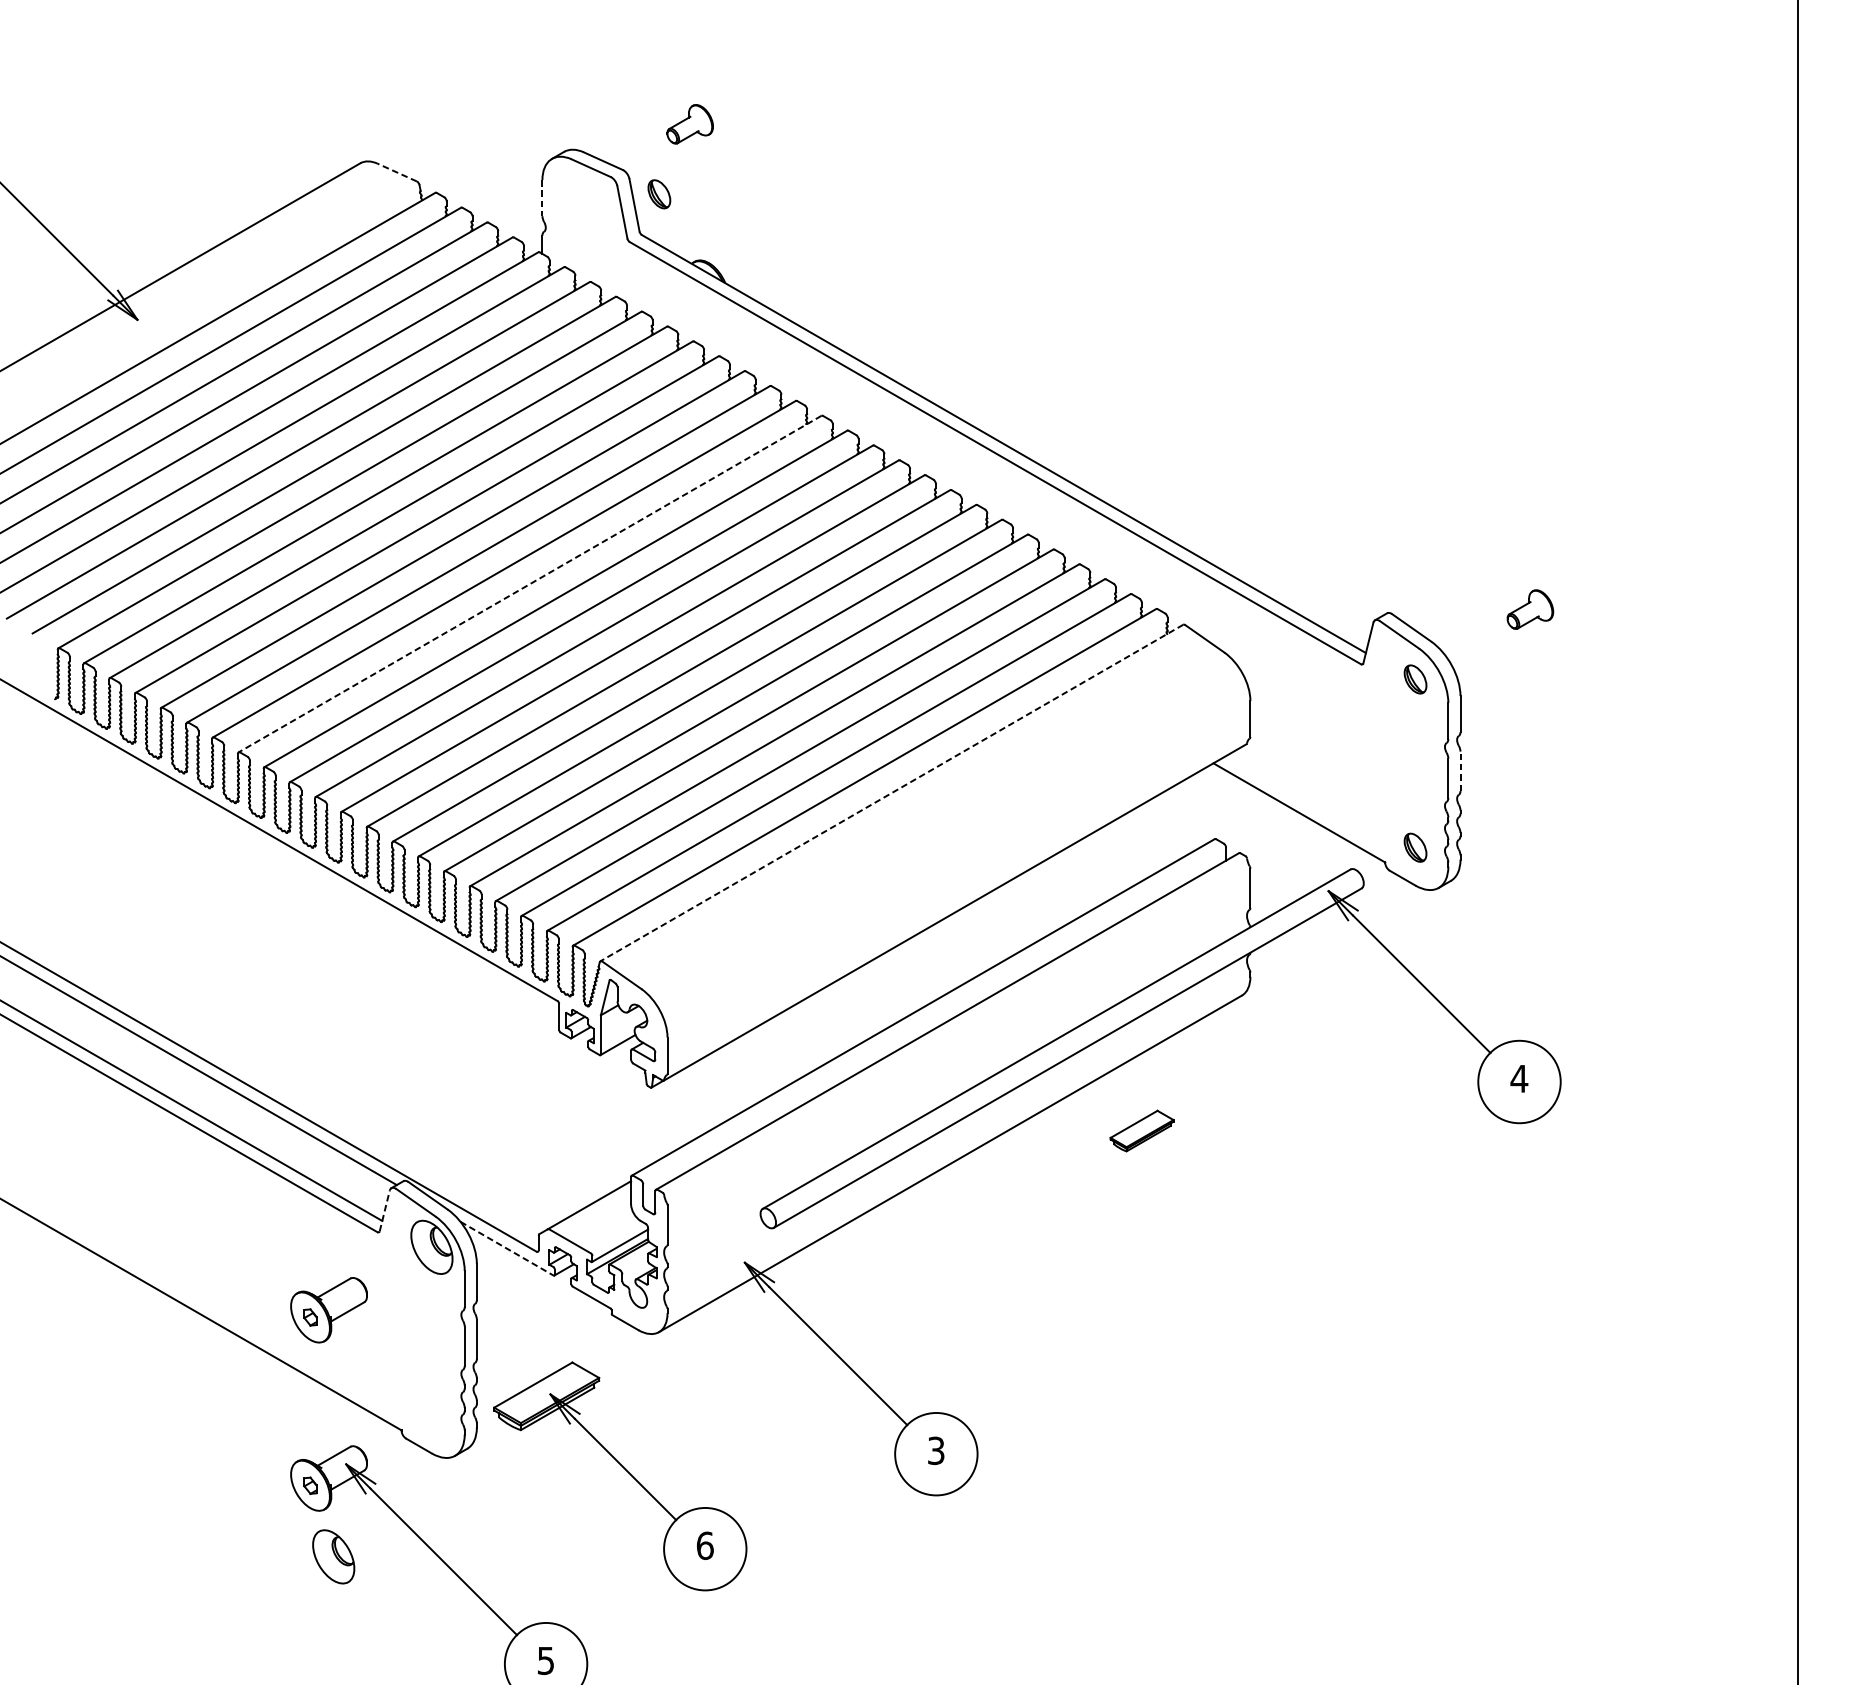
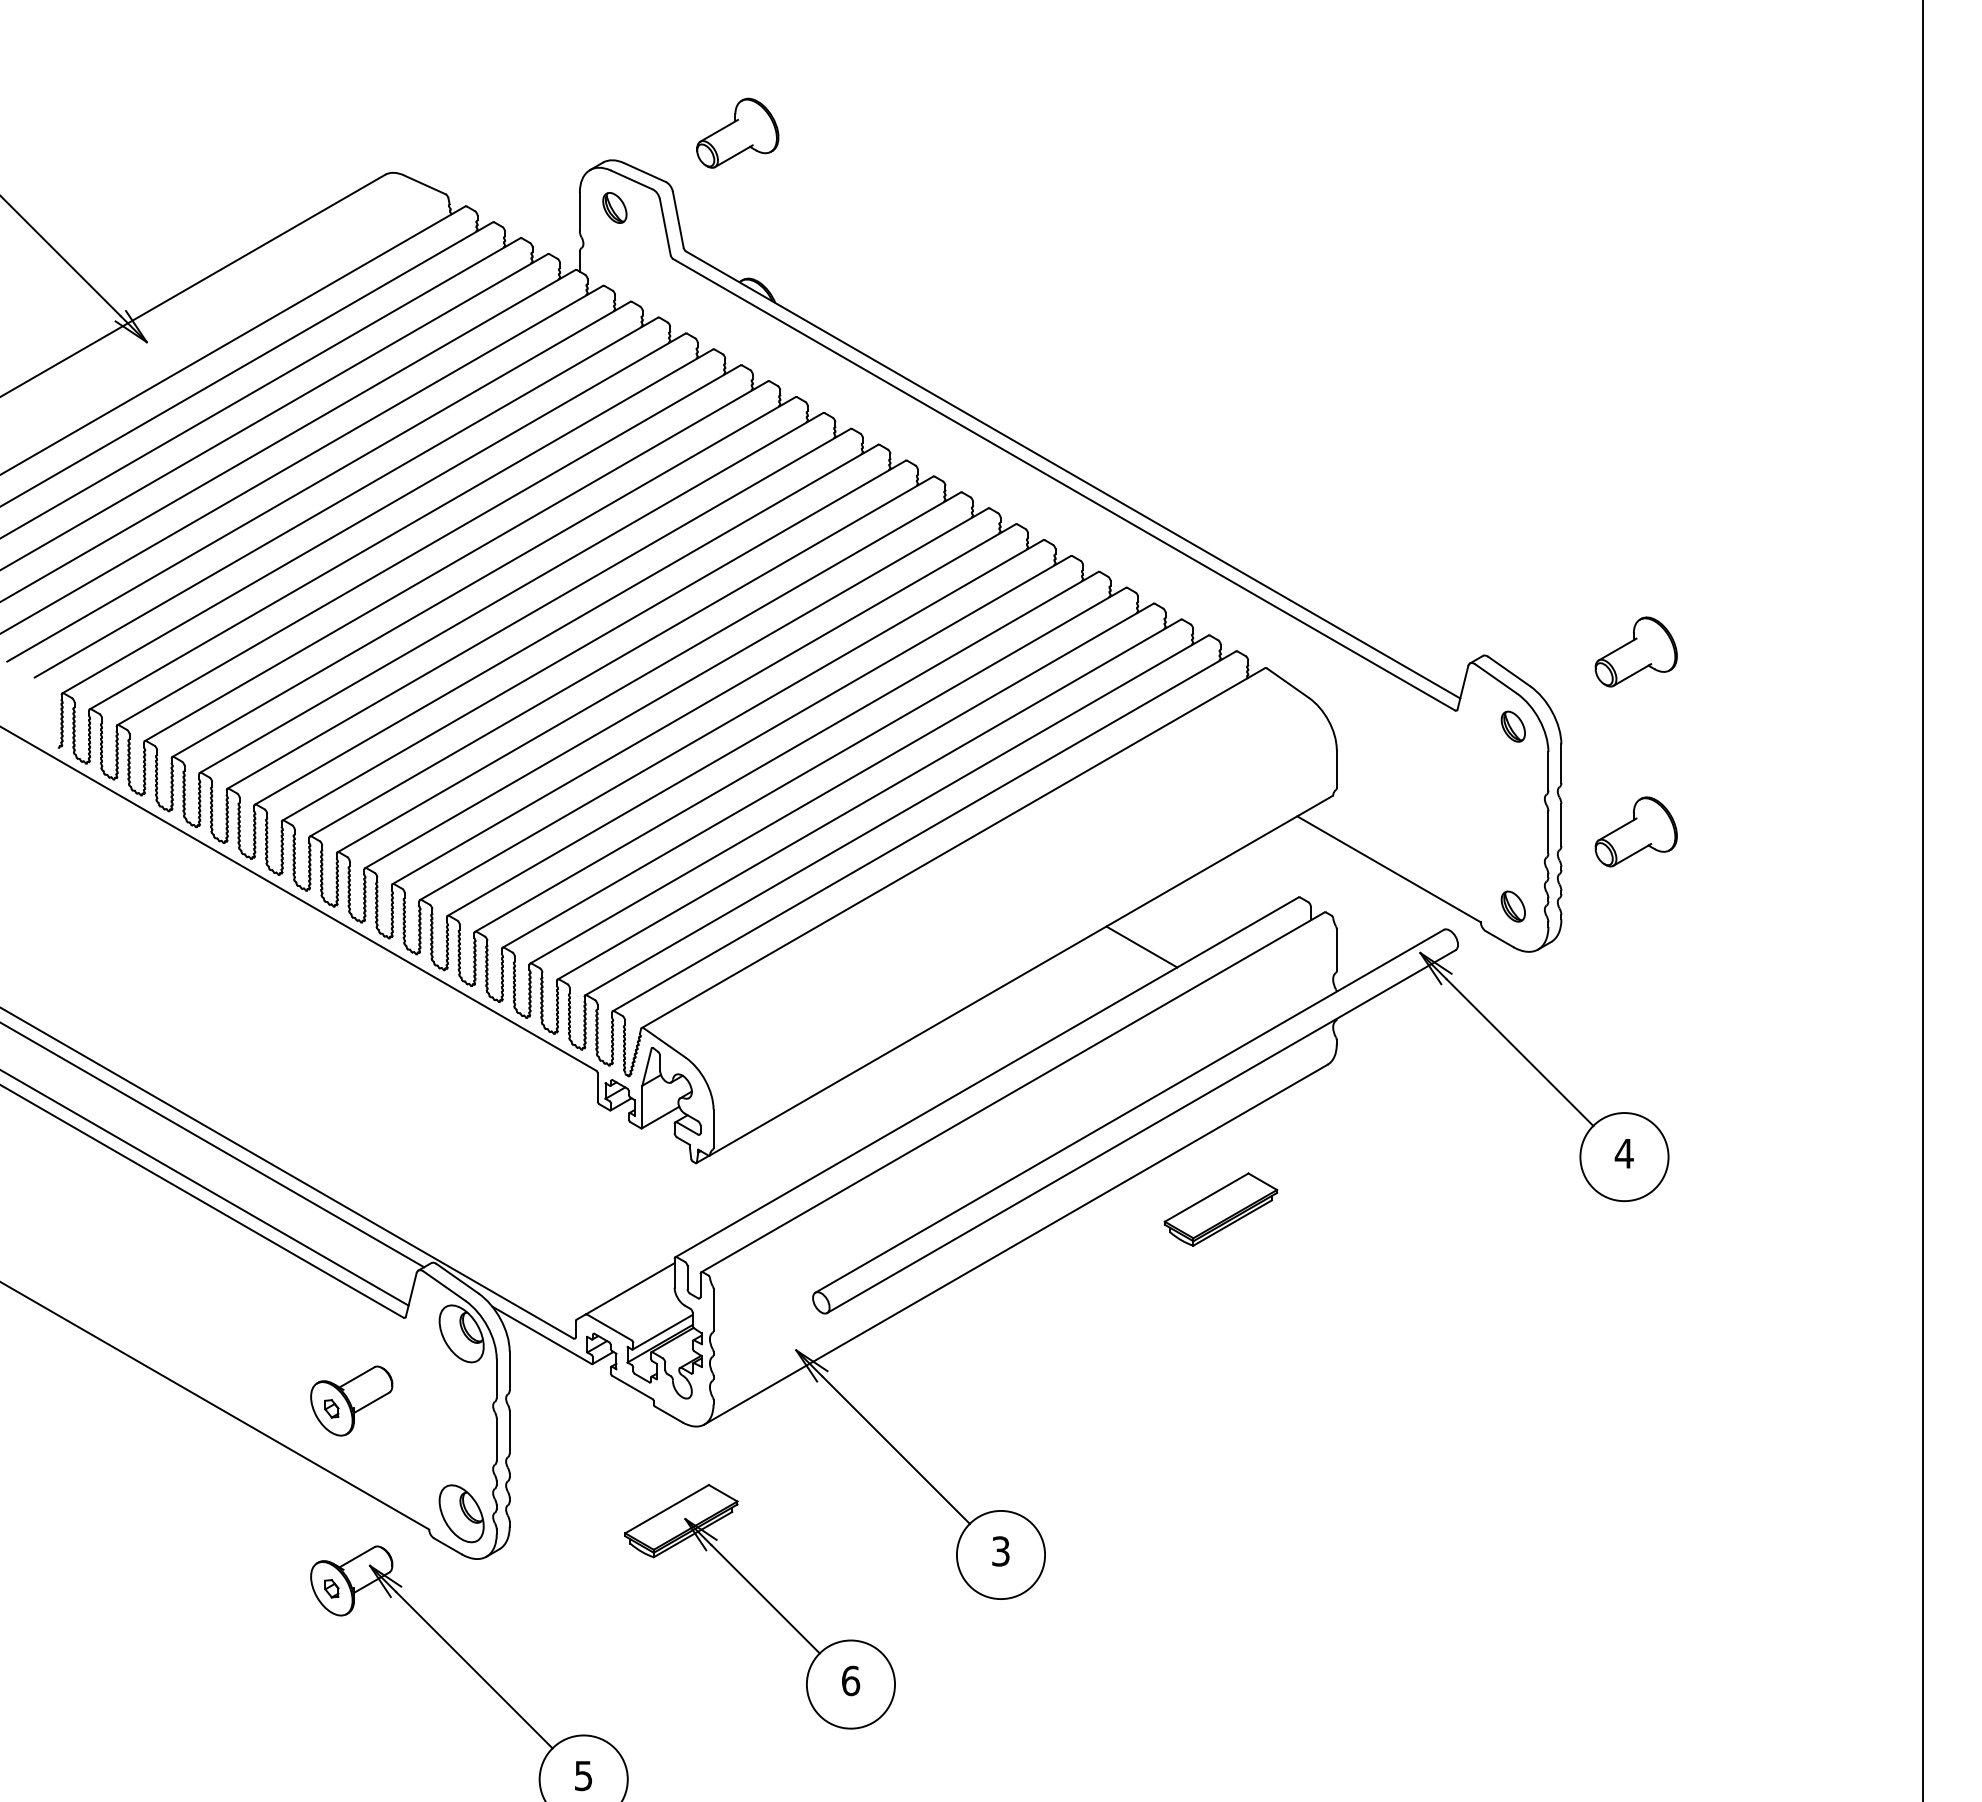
part: (689, 123) -> (737, 132), size x1.67
line: (397, 172) -> (424, 184), dashed -> solid
part: (659, 193) -> (614, 207), moved
line: (542, 198) -> (579, 212), dashed -> solid
line: (529, 583) -> (566, 624), dashed -> solid
part: (1529, 609) -> (1635, 651), size x1.67
line: (1460, 770) -> (1561, 824), dashed -> solid
part: (1529, 777) -> (1635, 831), added
line: (891, 793) -> (953, 848), dashed -> solid
line: (1067, 885) -> (1141, 946), added
part: (1141, 1131) -> (1220, 1209), size x1.67
line: (384, 1210) -> (411, 1294), dashed -> solid
line: (507, 1248) -> (542, 1335), dashed -> solid
part: (625, 1470) -> (765, 1600), moved
part: (333, 1556) -> (461, 1513), moved

